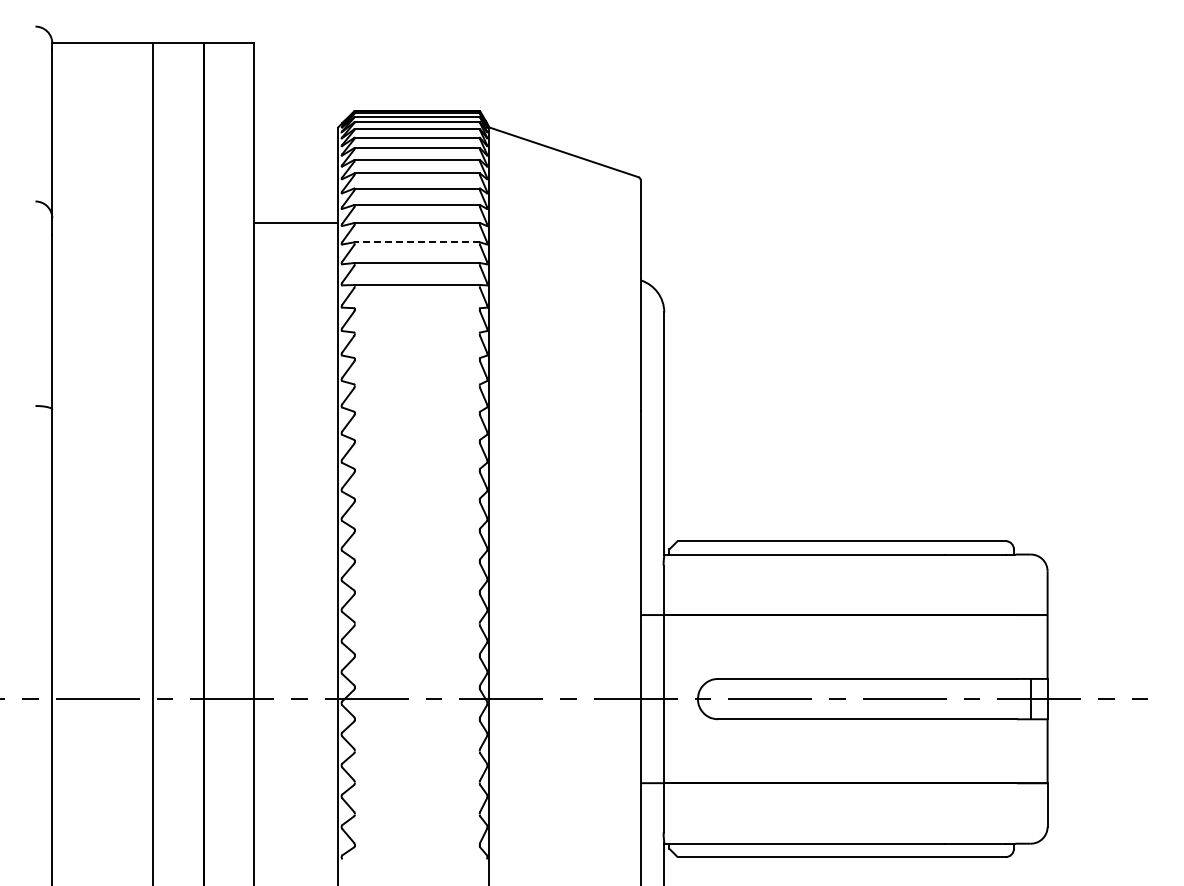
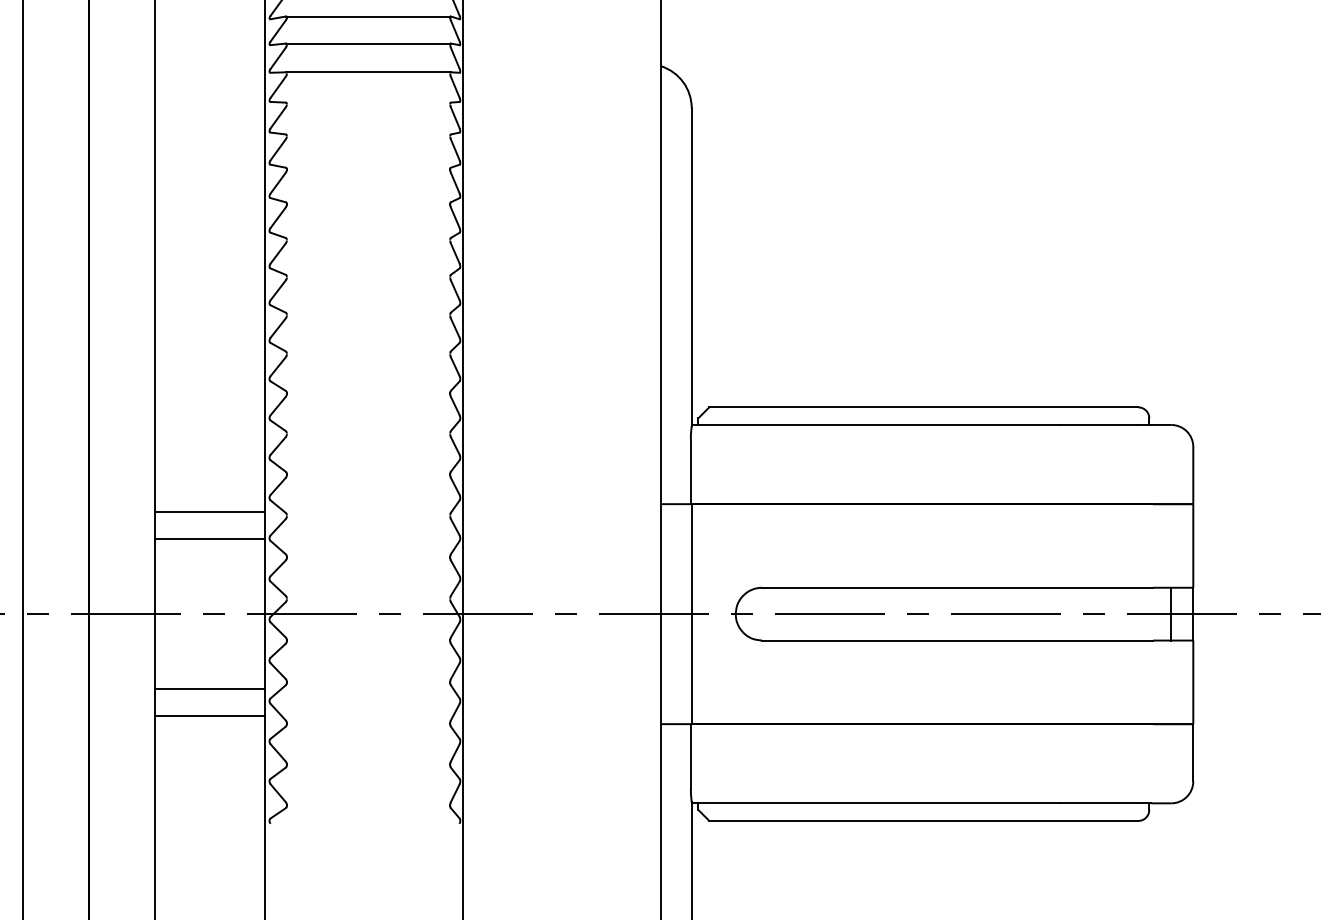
line: (417, 242) -> (368, 16), dashed -> solid
line: (296, 621) -> (210, 512), added
line: (296, 641) -> (210, 538), added
line: (296, 756) -> (210, 689), added
line: (296, 776) -> (210, 715), added

